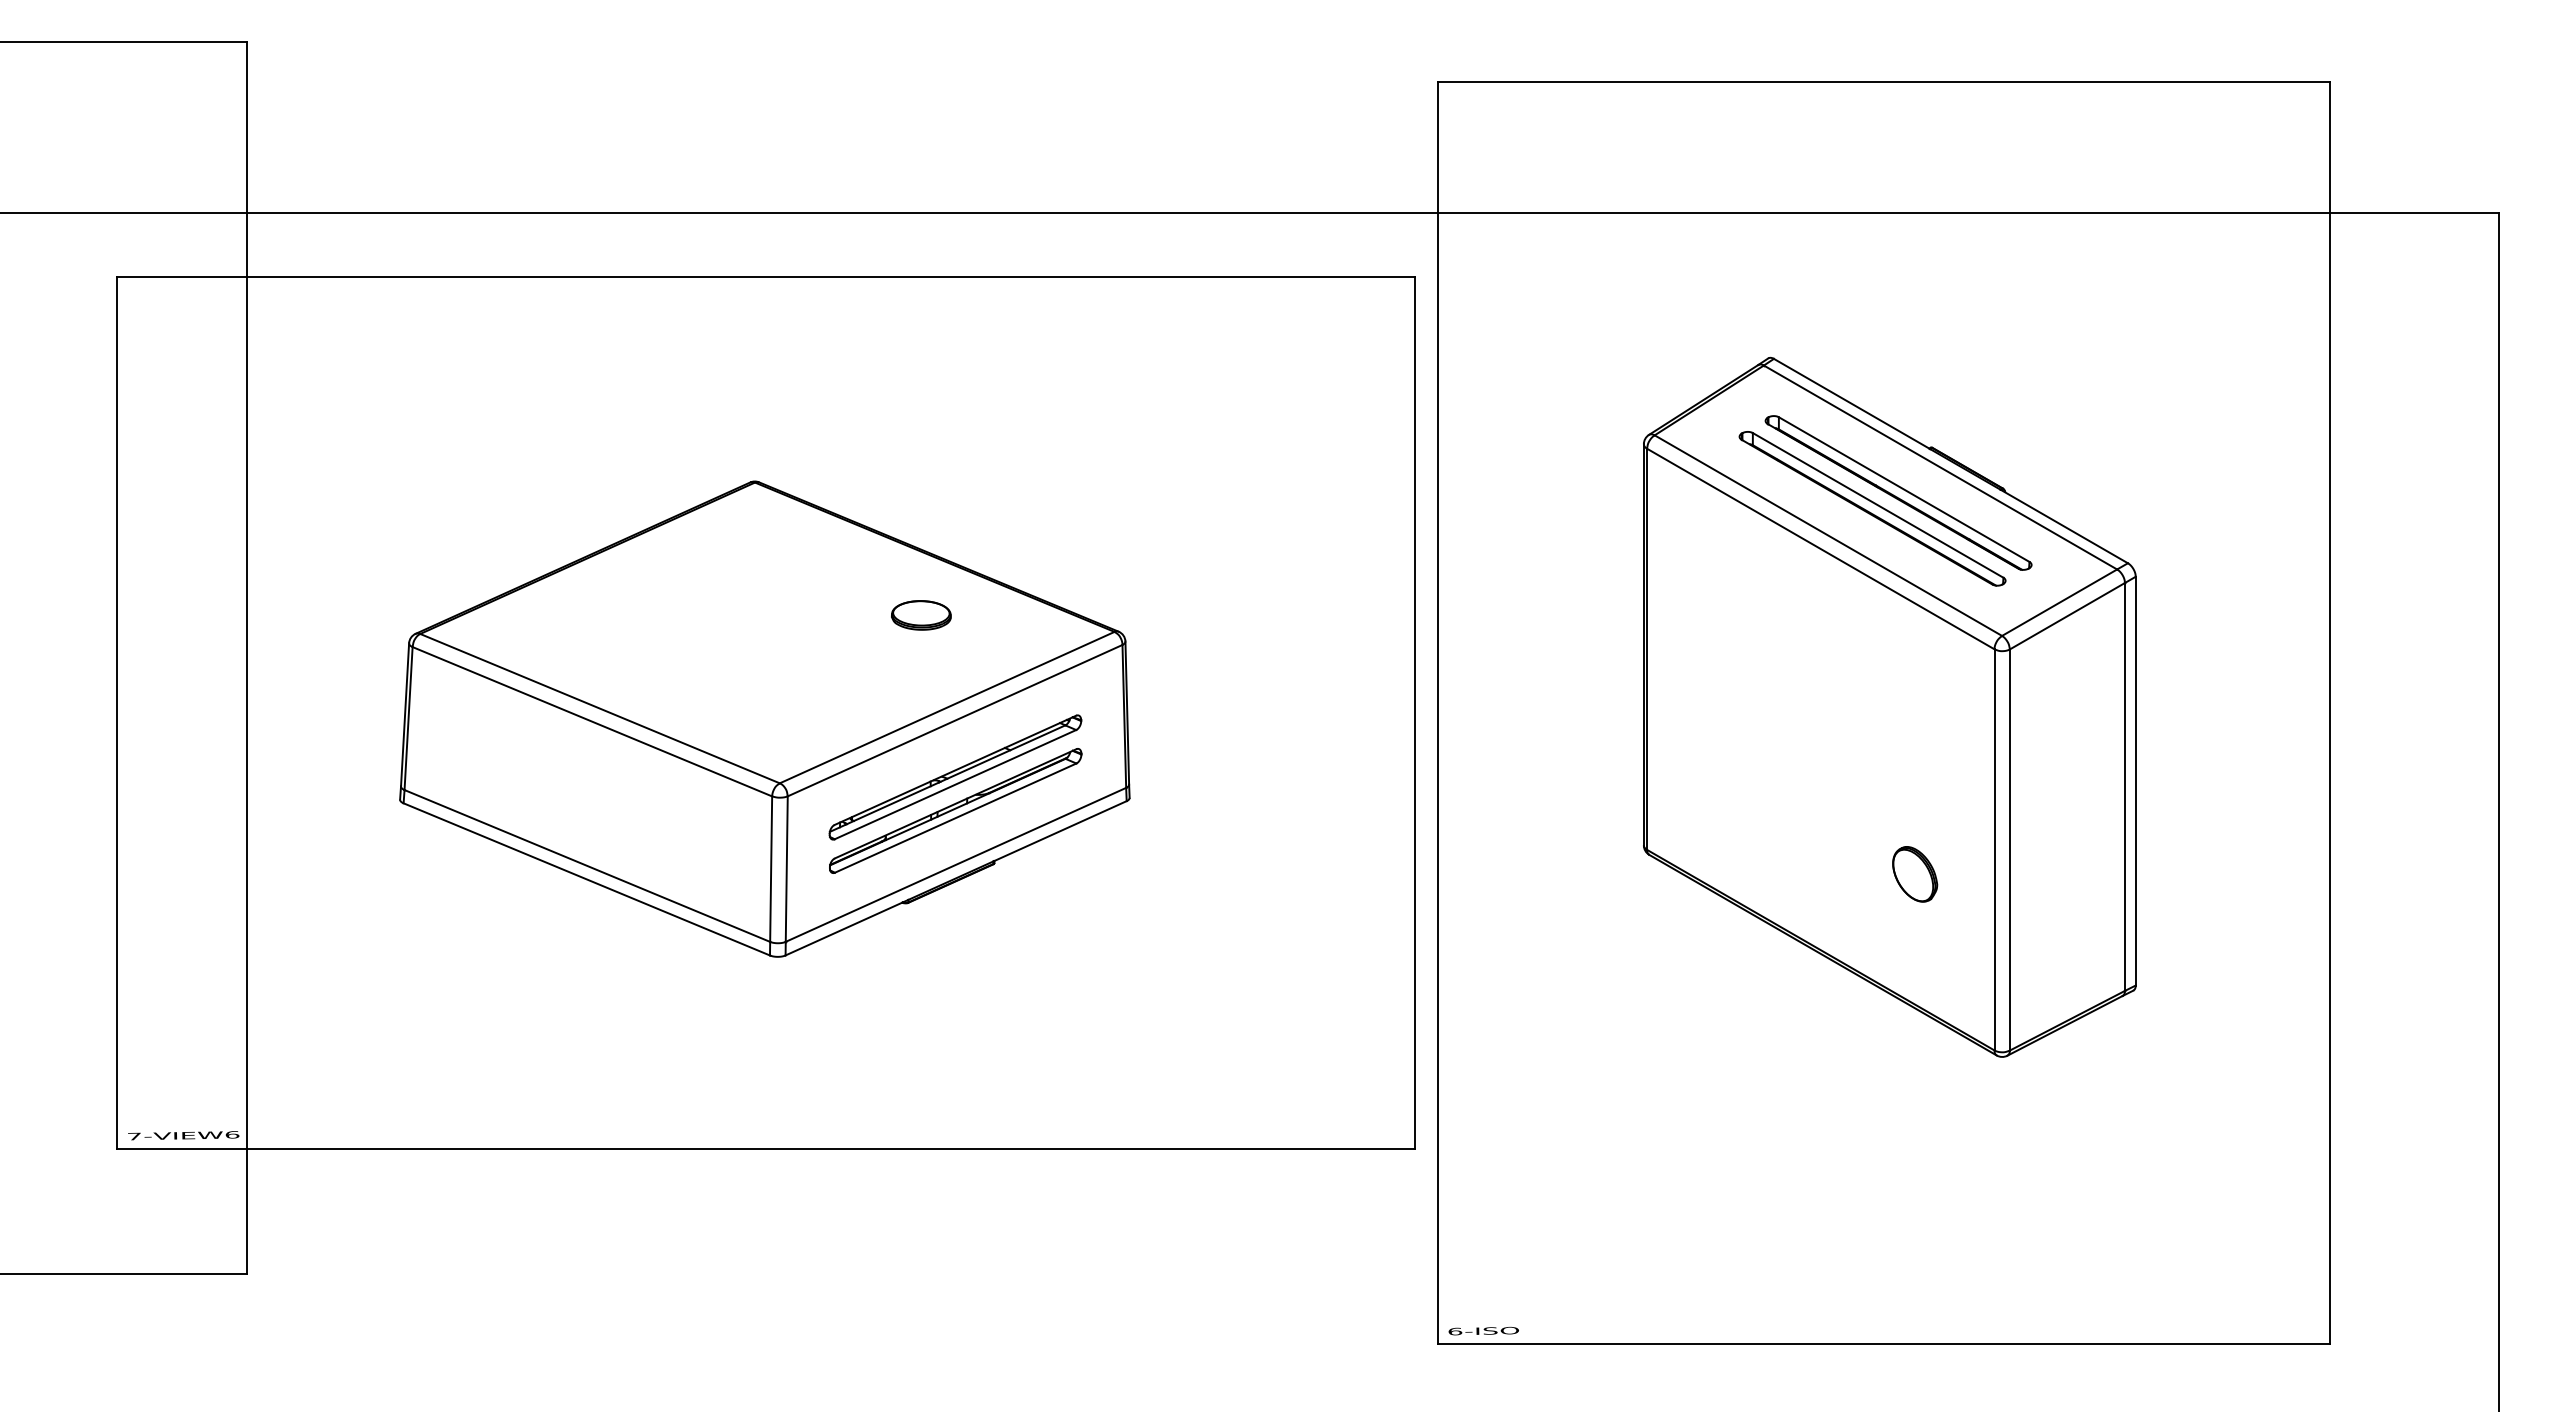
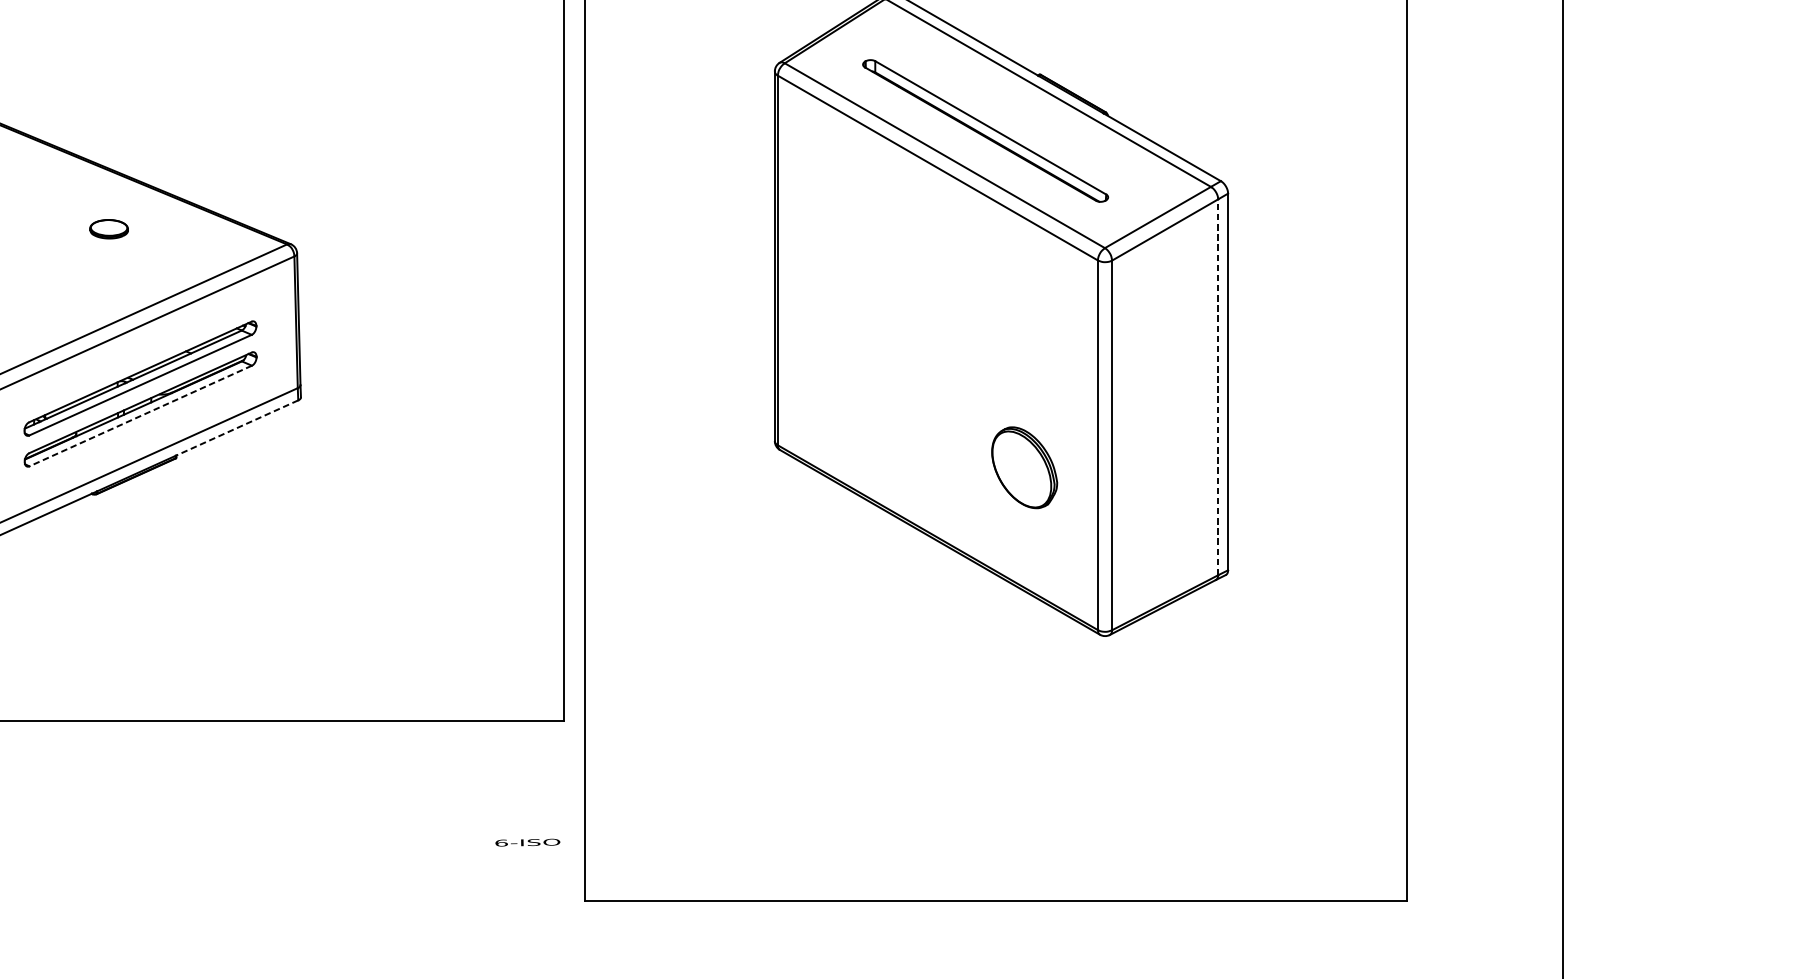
part: (1898, 492) -> (1009, 115), removed
part: (921, 615) -> (109, 229), size x0.7
line: (2124, 786) -> (1217, 386), solid -> dashed
line: (955, 818) -> (140, 416), solid -> dashed
line: (1059, 831) -> (236, 428), solid -> dashed
part: (1915, 874) -> (1025, 467), size x1.6
text: (1483, 1330) -> (527, 842), moved

